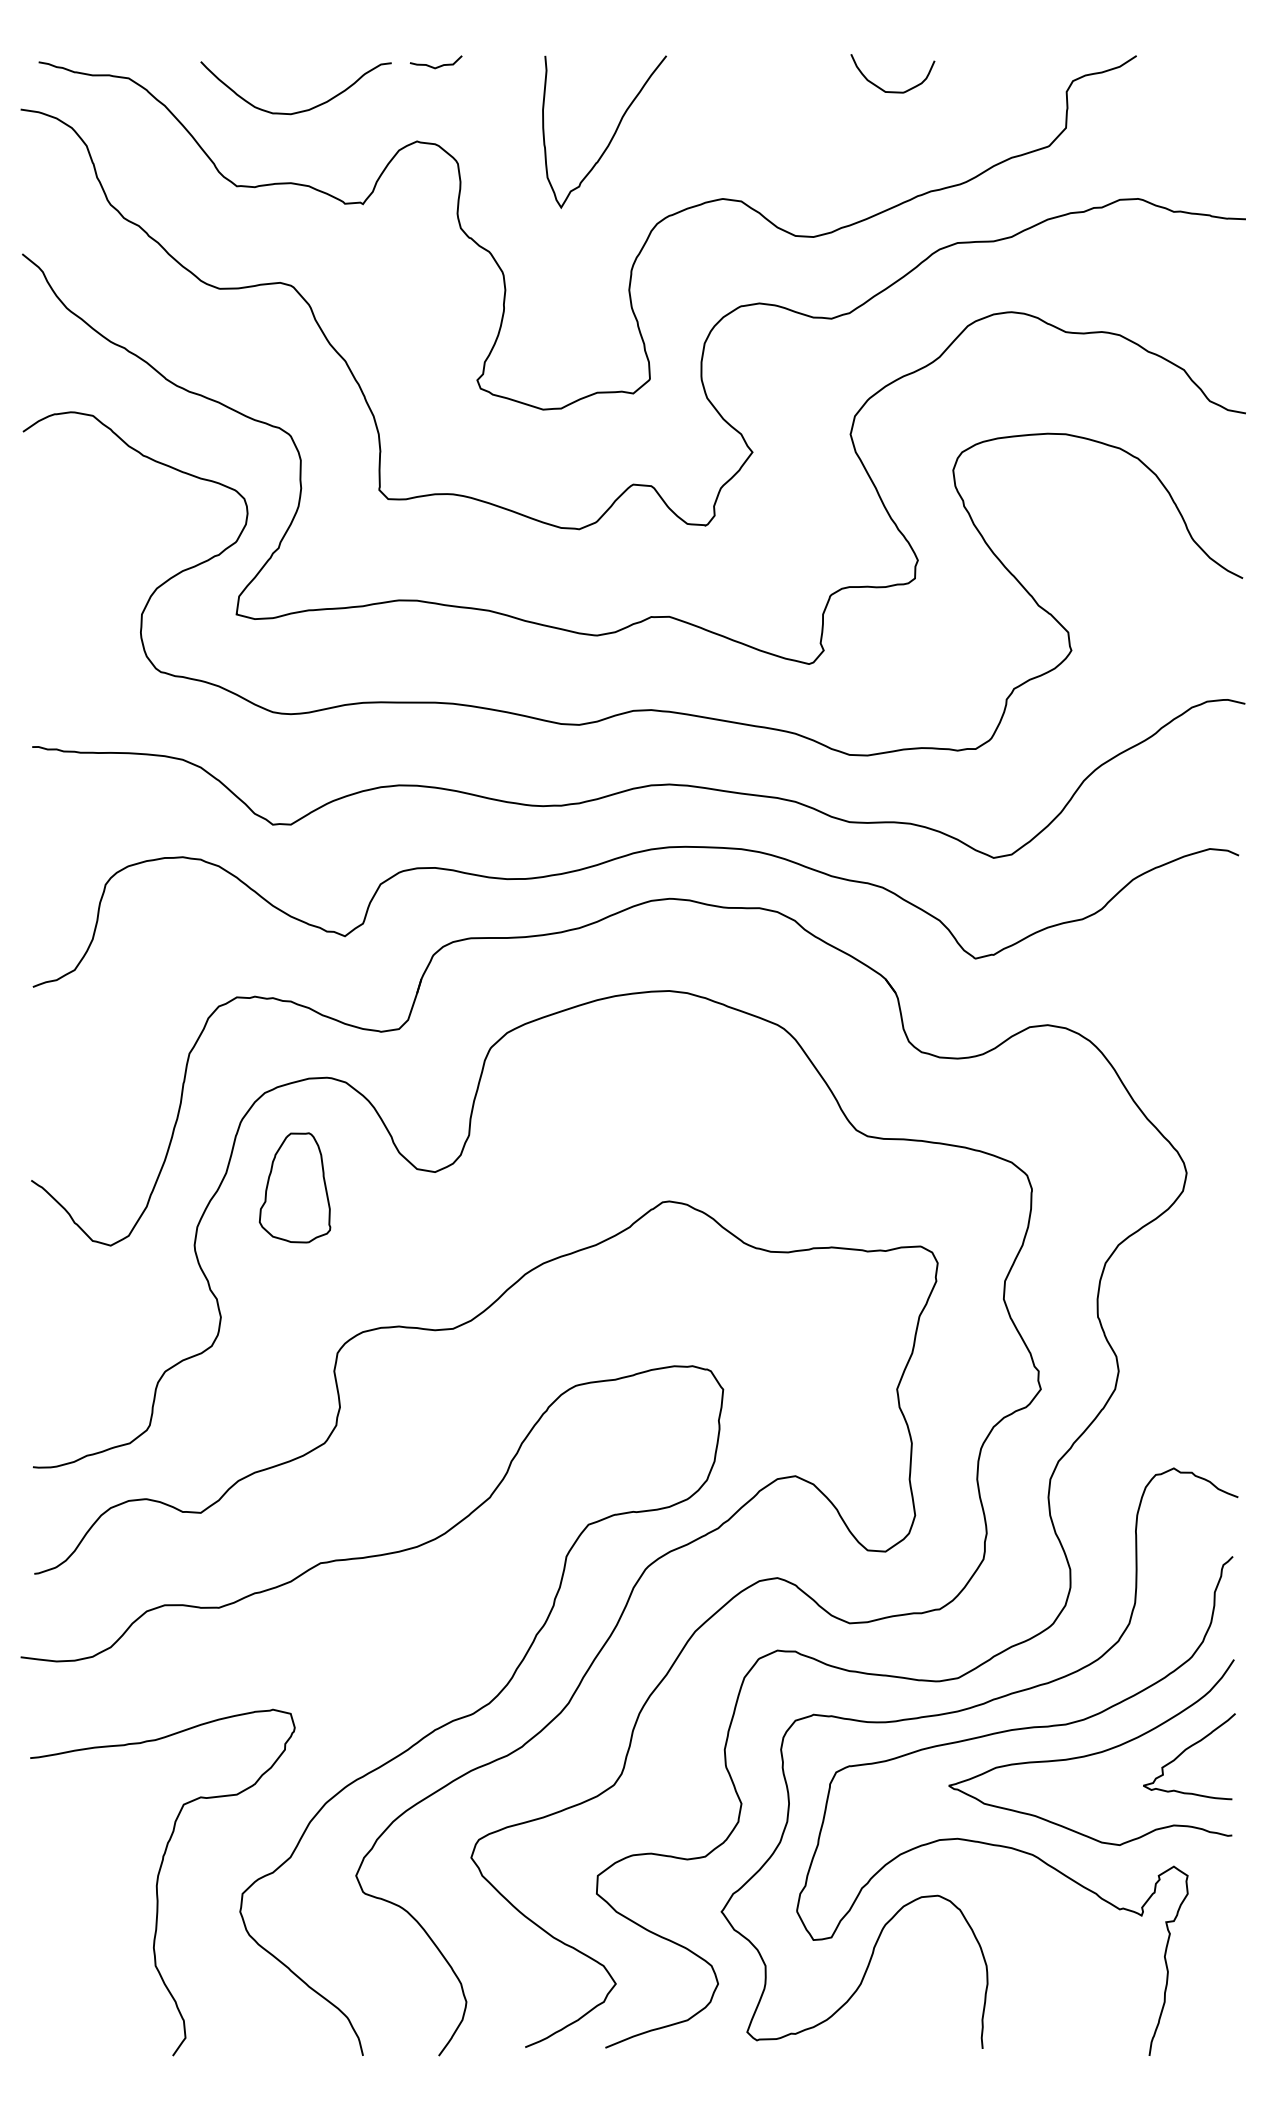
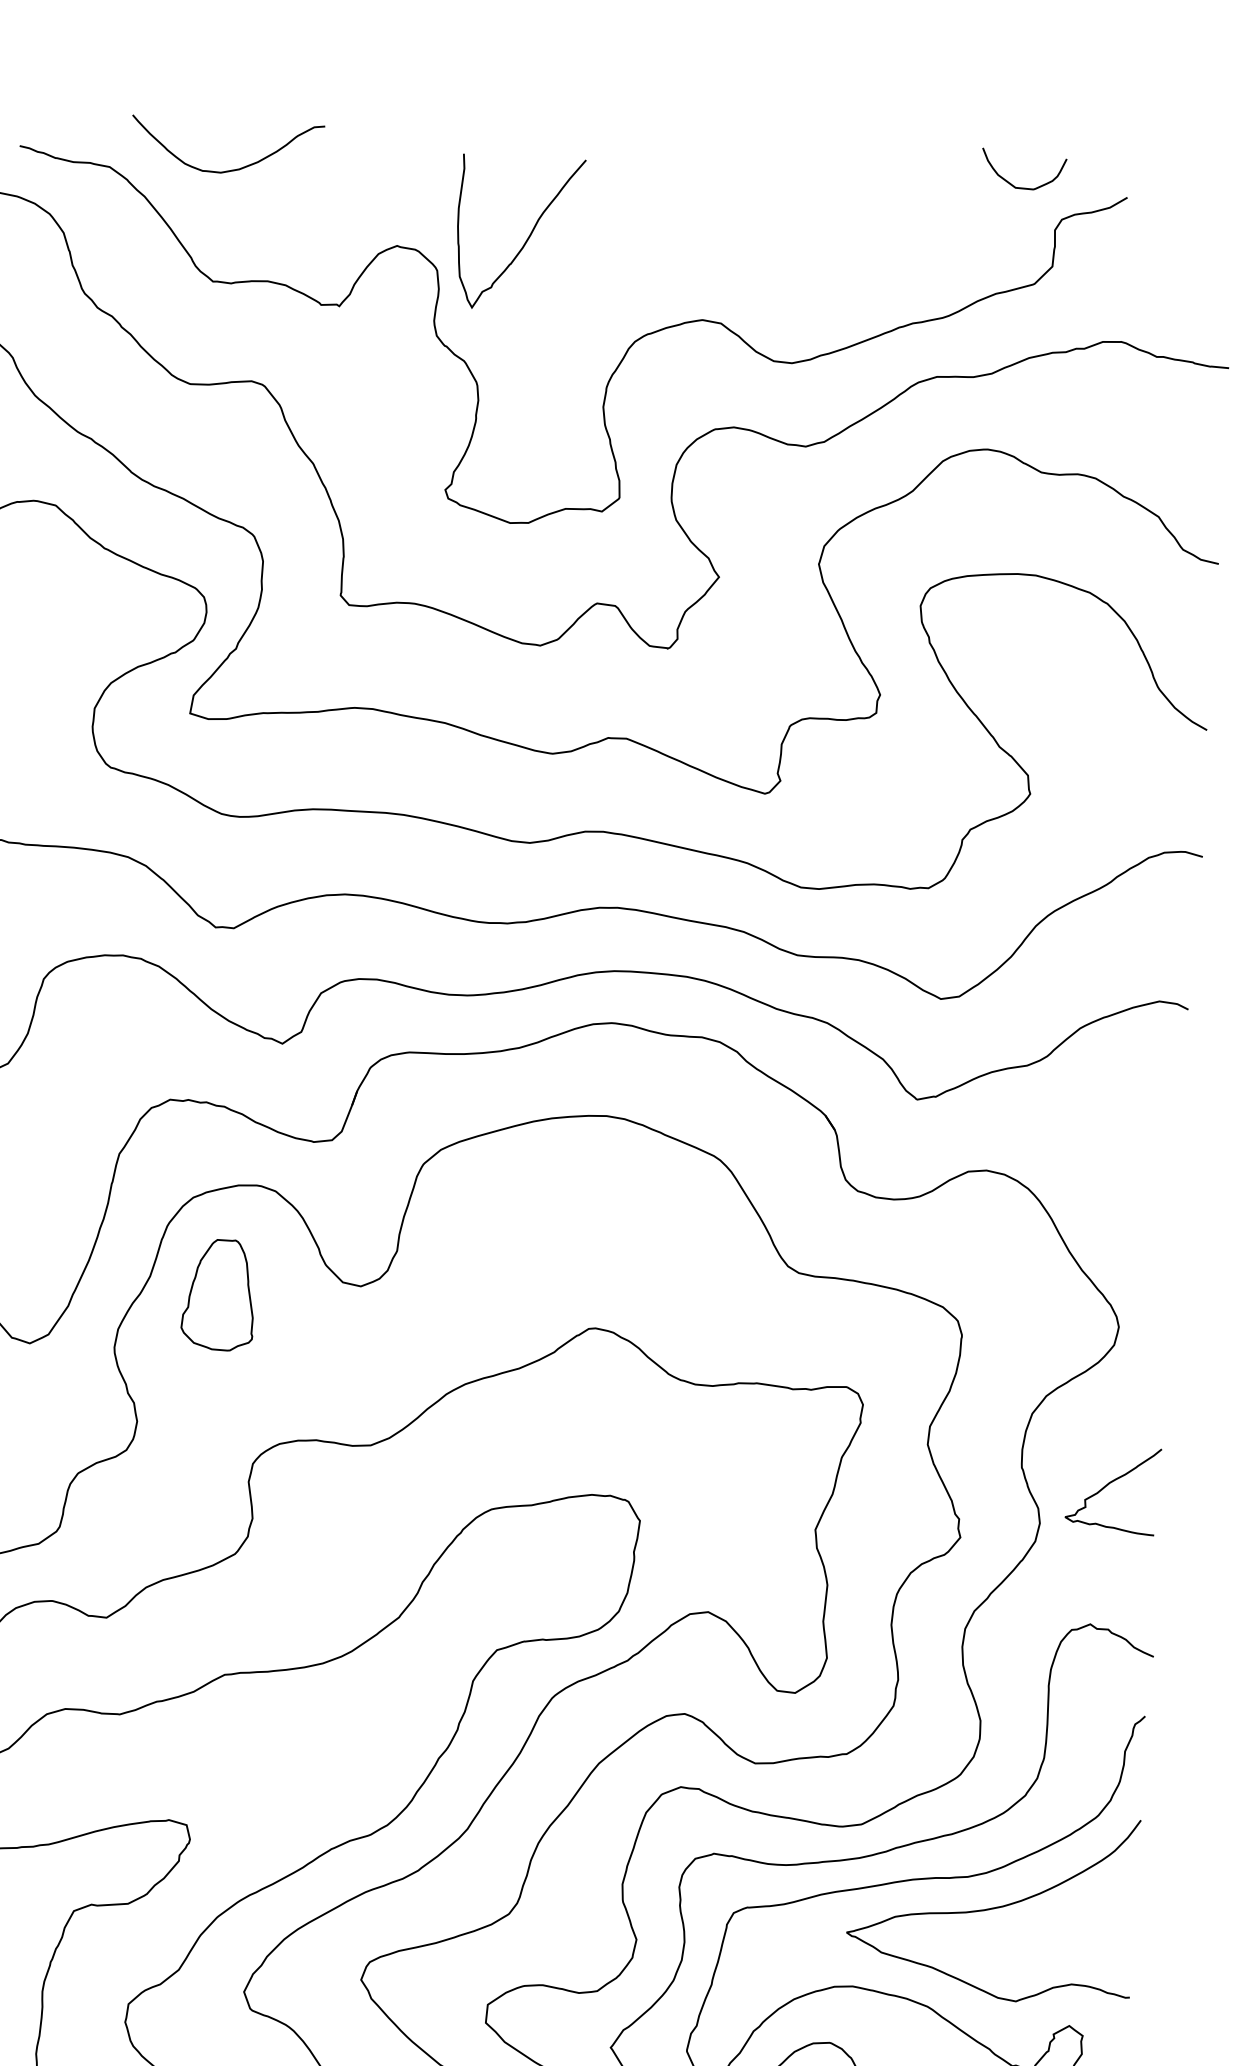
curve: (436, 66) -> (420, 171), removed
curve: (892, 91) -> (1022, 187), moved
curve: (301, 110) -> (231, 169), moved
curve: (612, 135) -> (527, 237), moved
curve: (1185, 1751) -> (1109, 1484), moved

